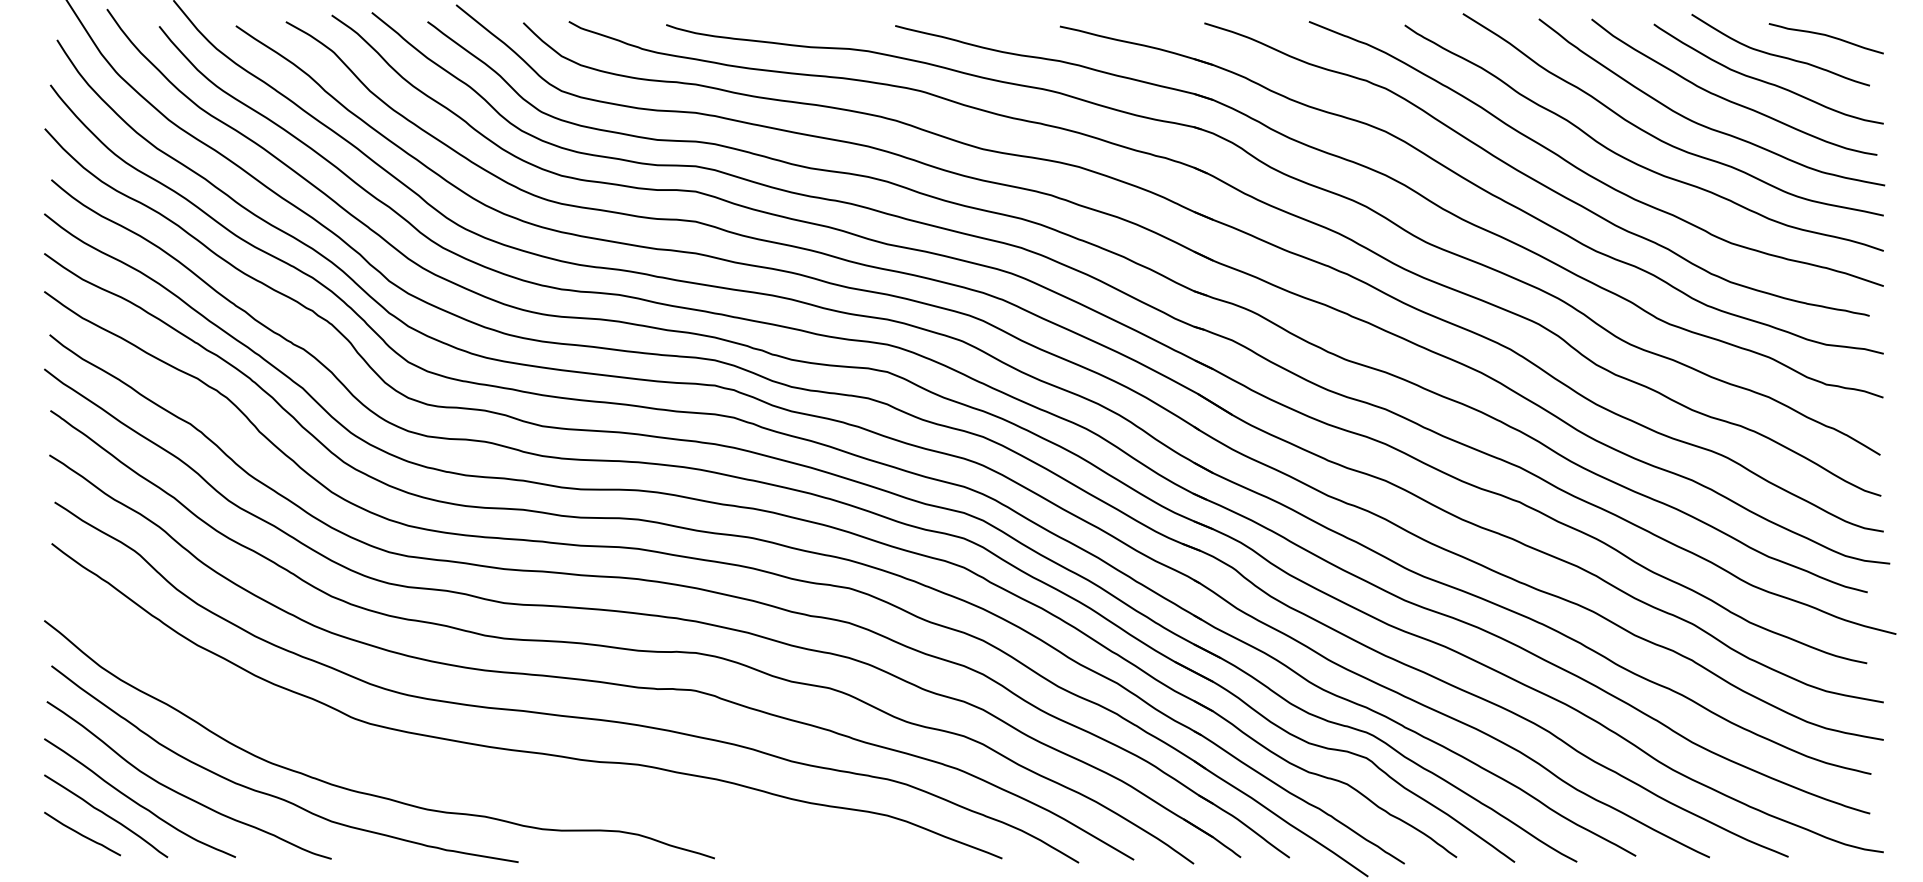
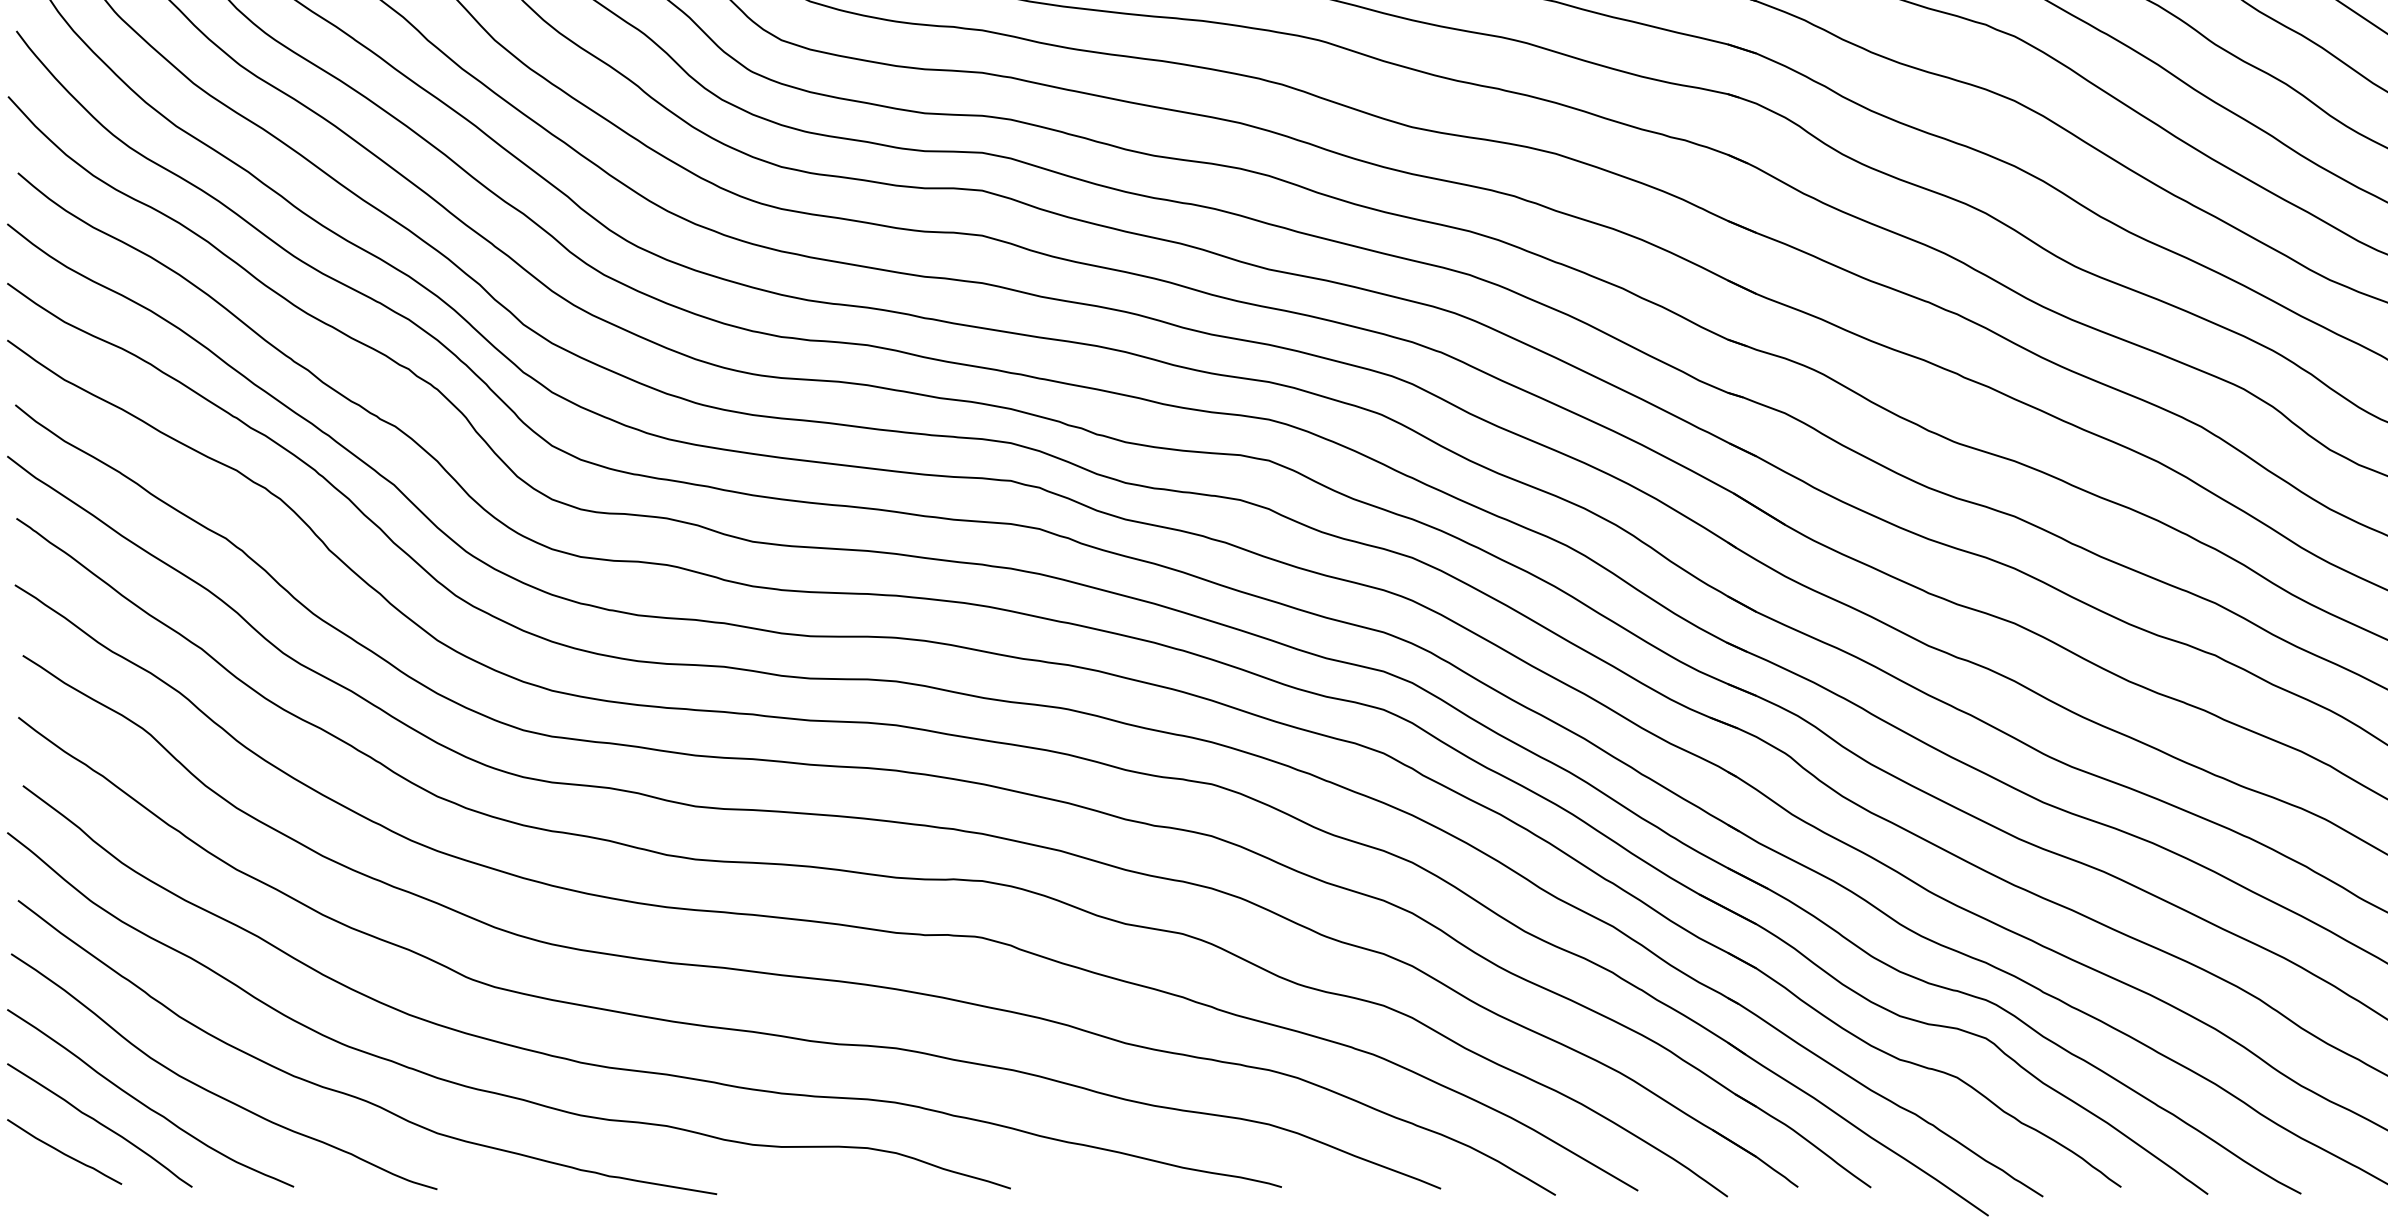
curve: (464, 778) -> (636, 1068), added

